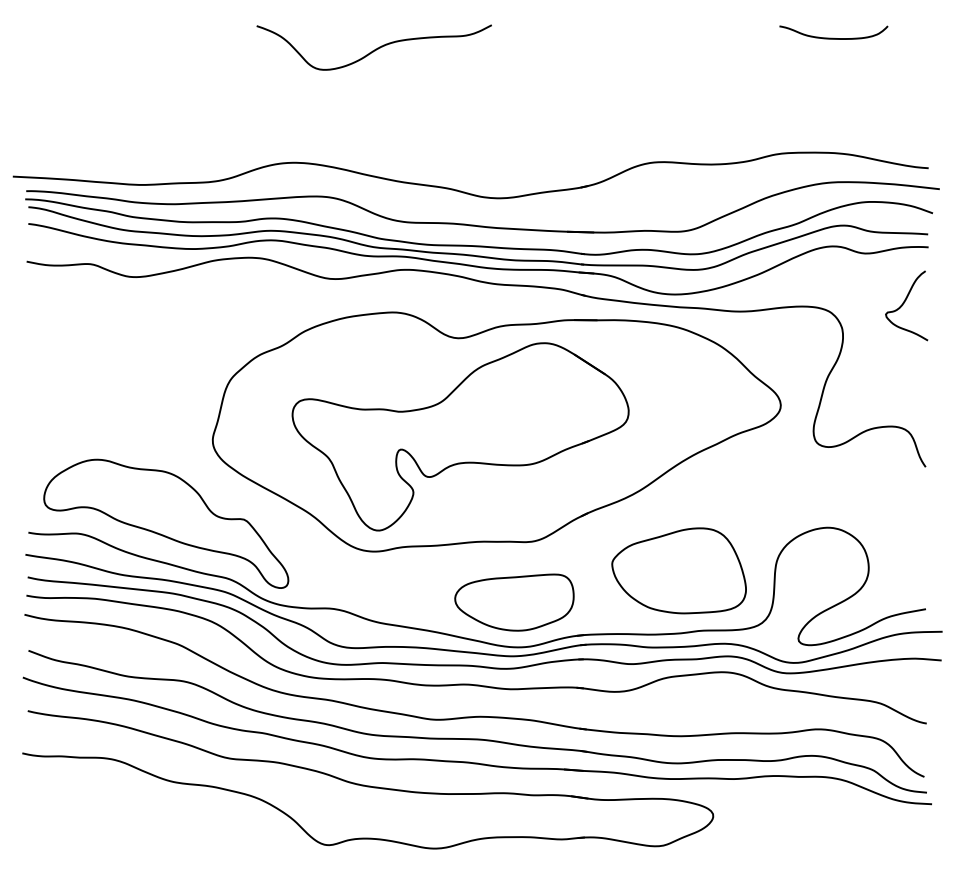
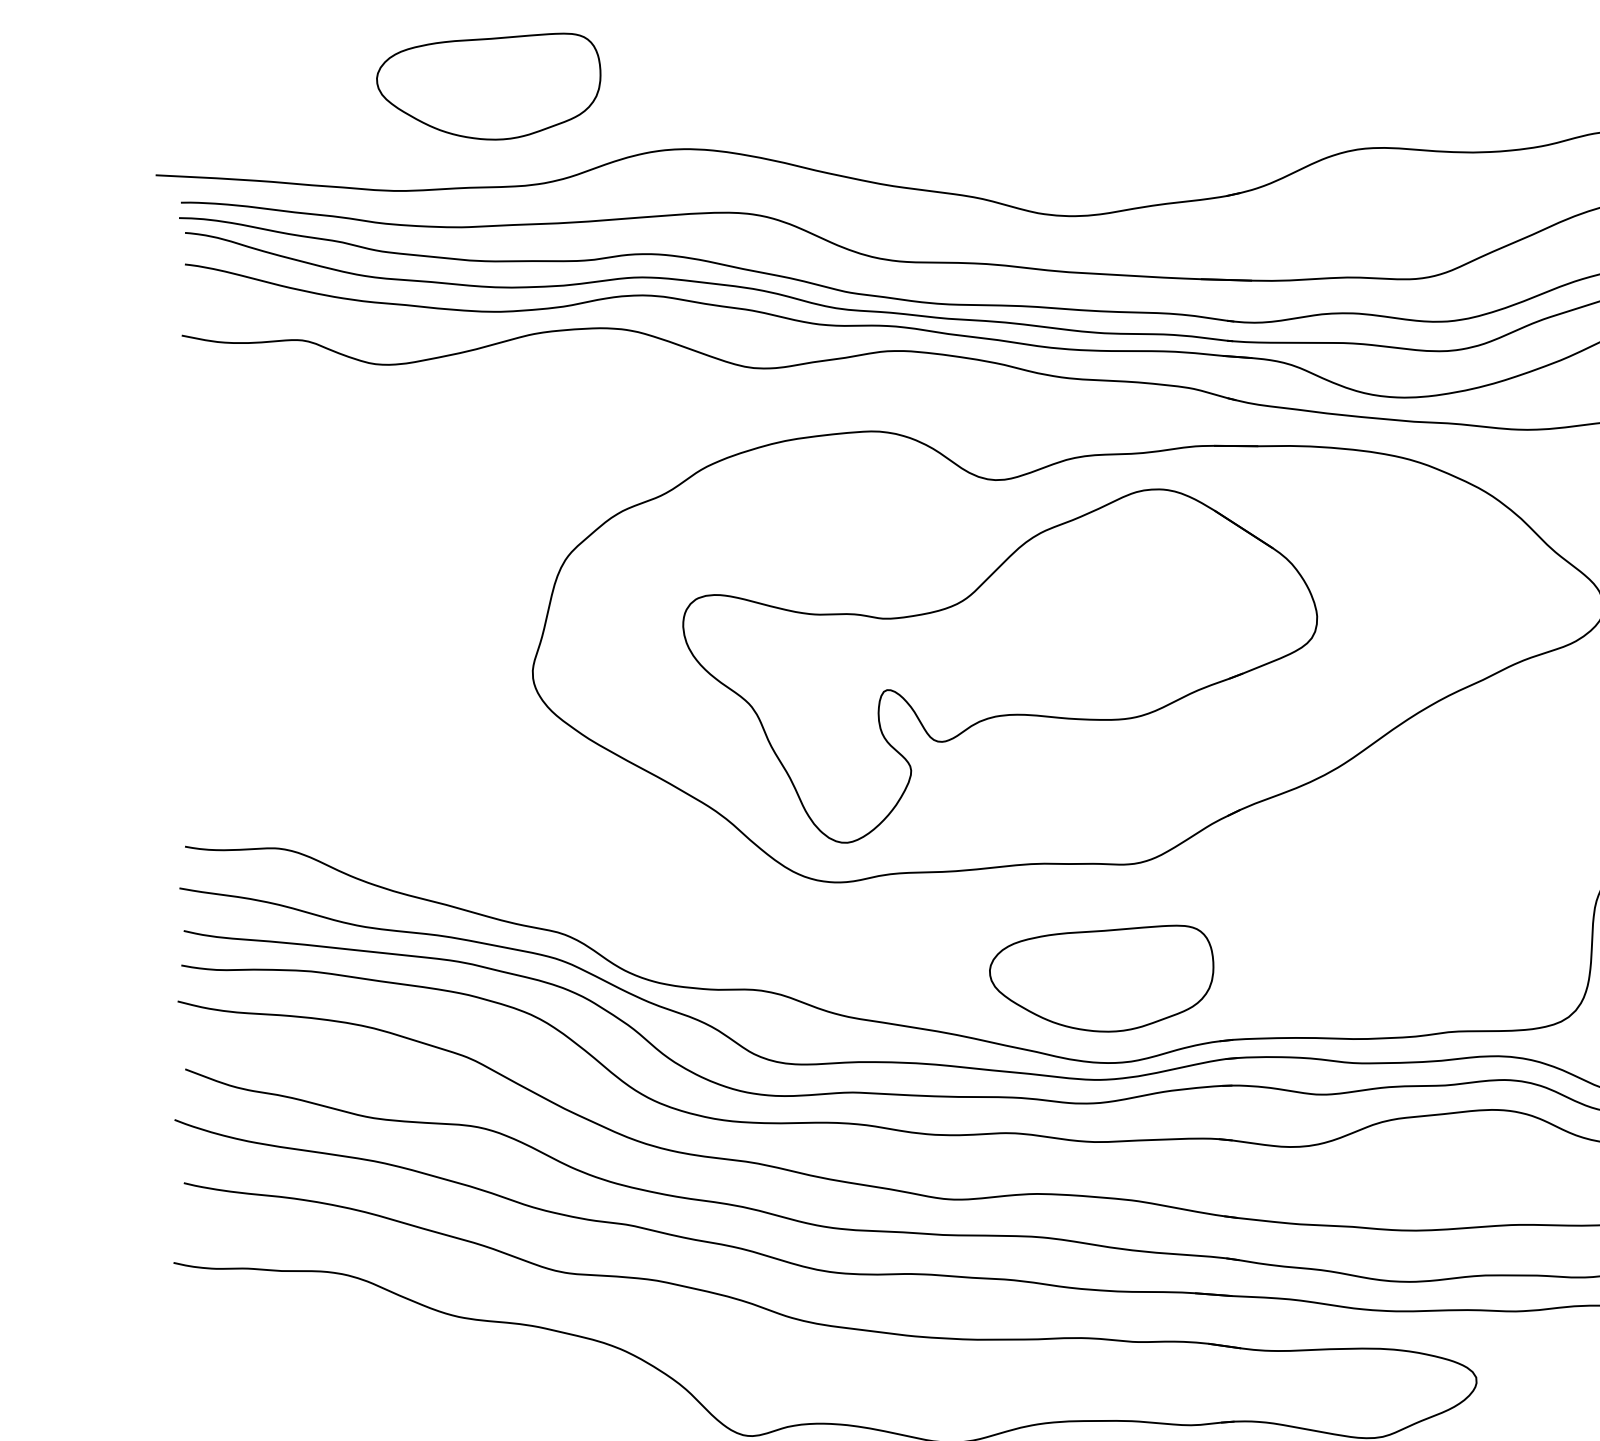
part: (189, 129) -> (488, 86), added
part: (166, 523) -> (445, 829), removed
part: (678, 570) -> (1411, 918), removed

